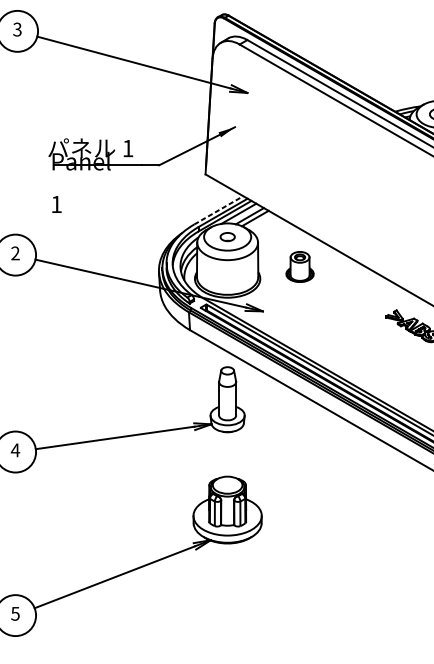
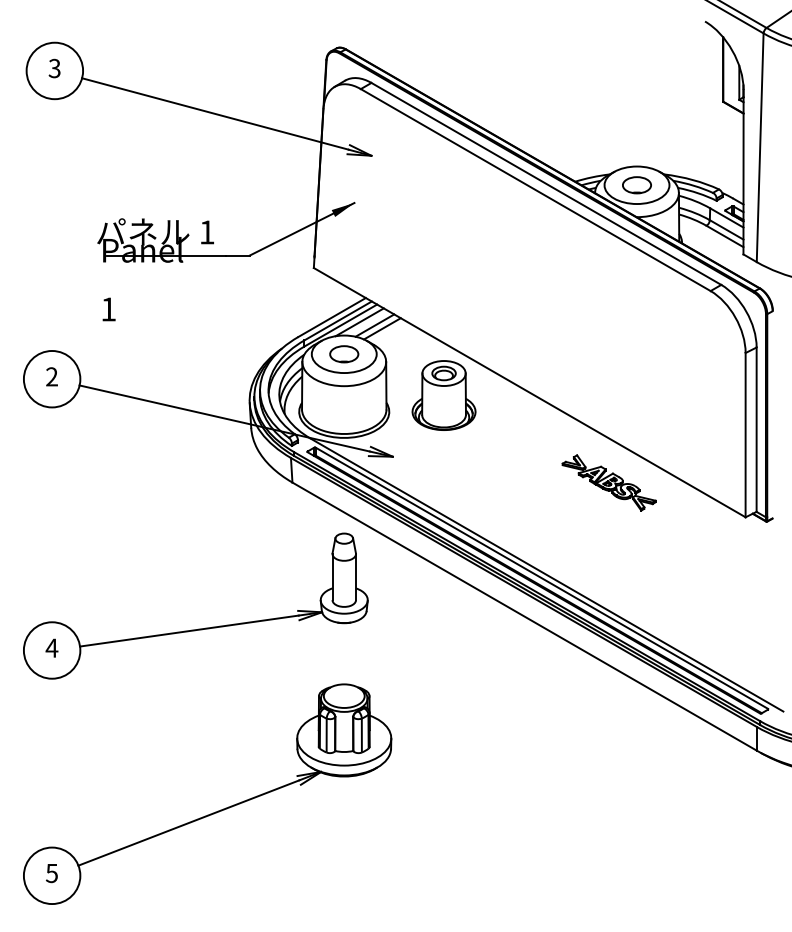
line: (219, 210) -> (332, 317), dashed -> solid
part: (227, 237) -> (344, 354), size x1.43
part: (299, 266) -> (443, 395), size x1.67

